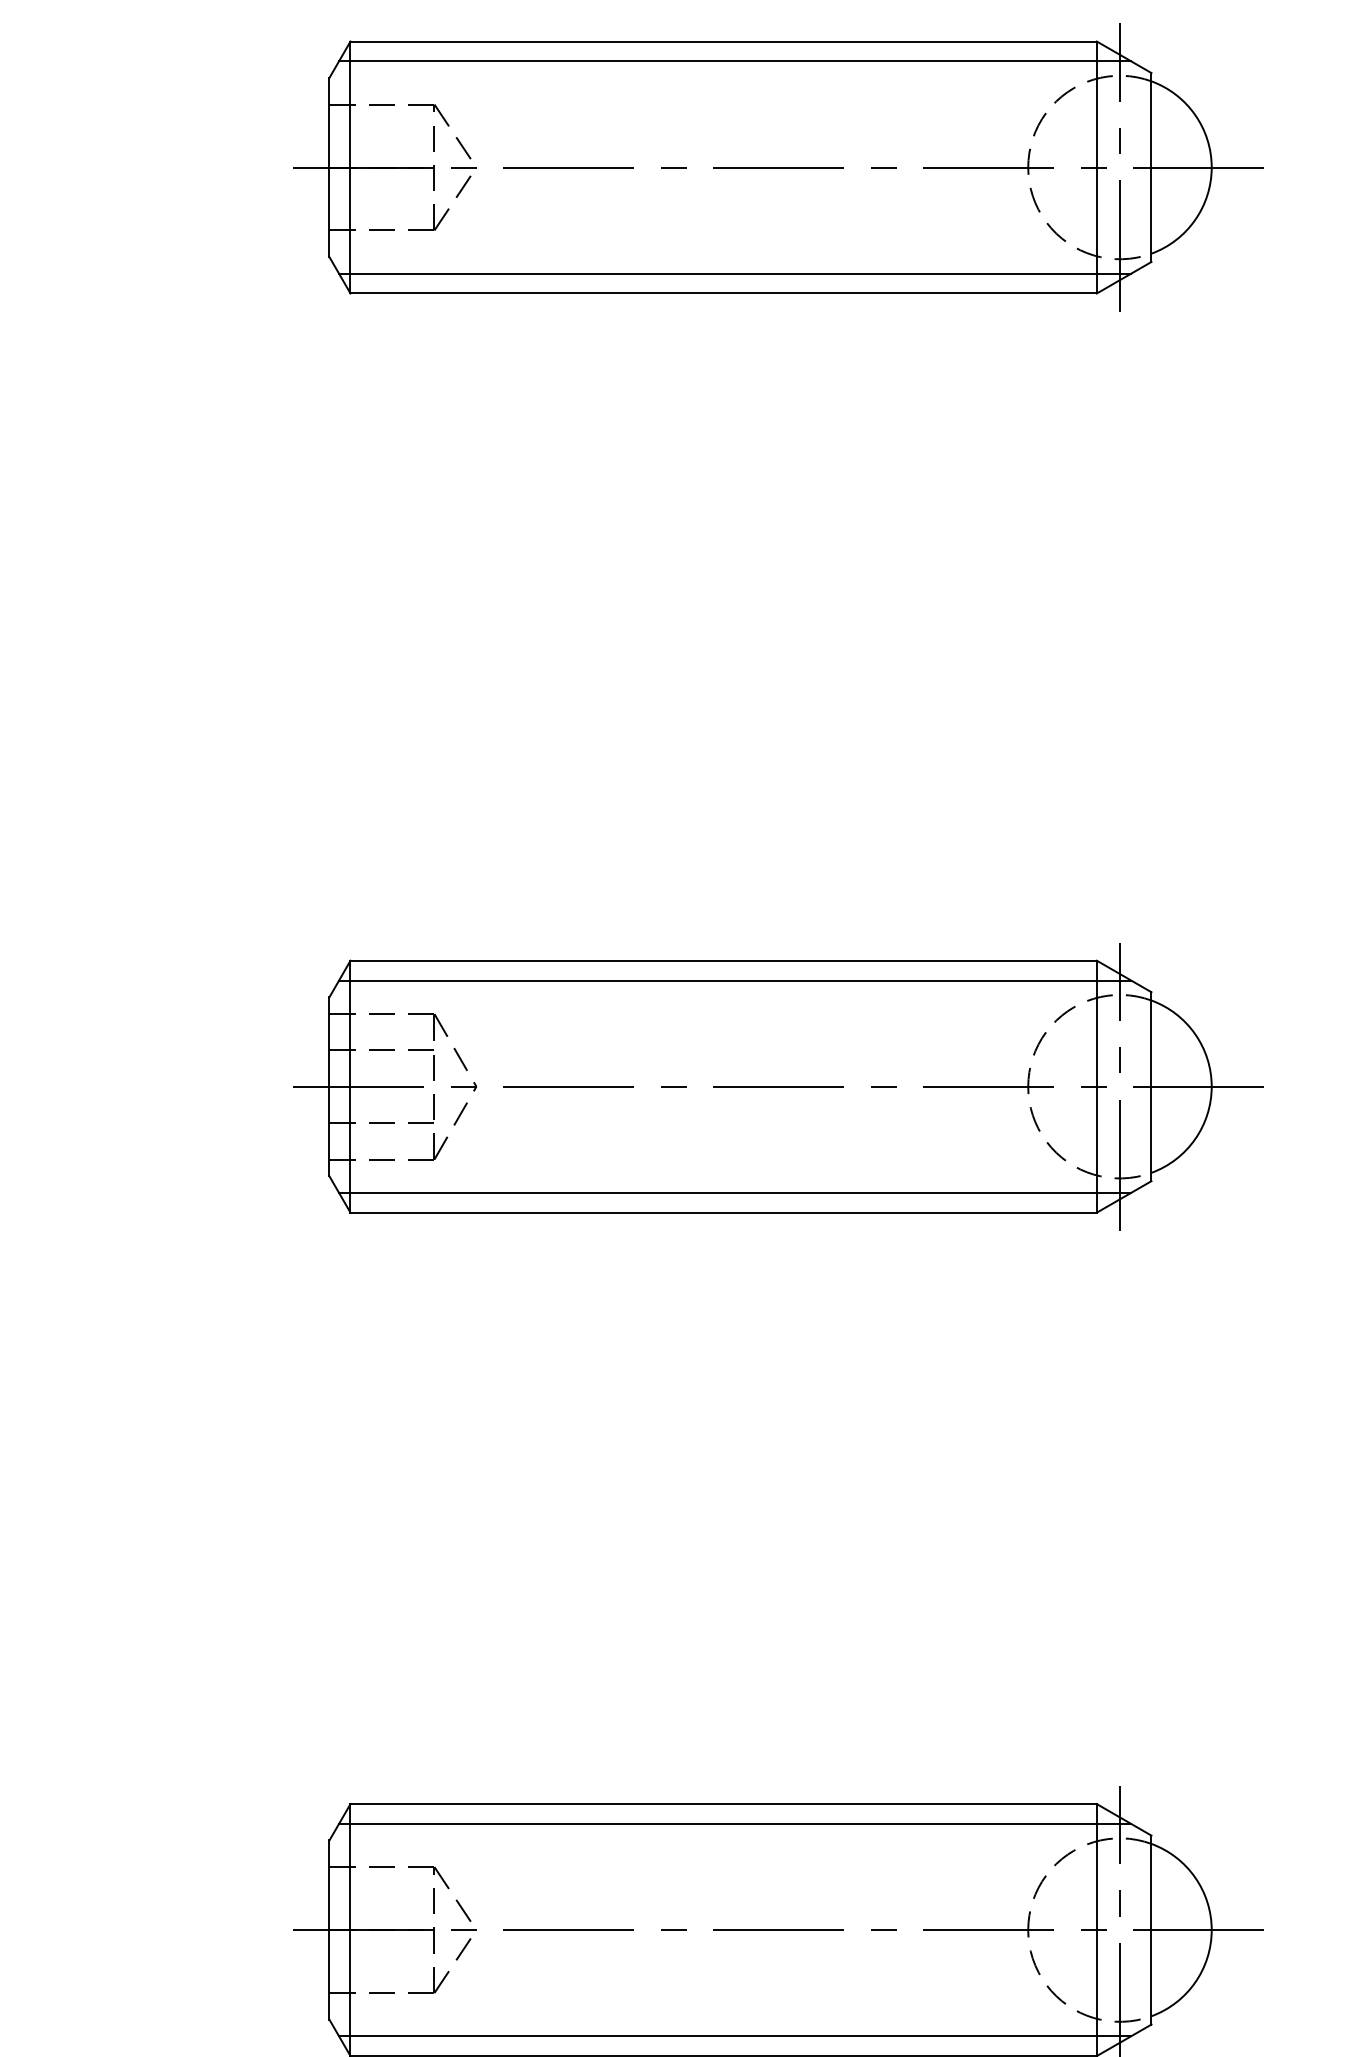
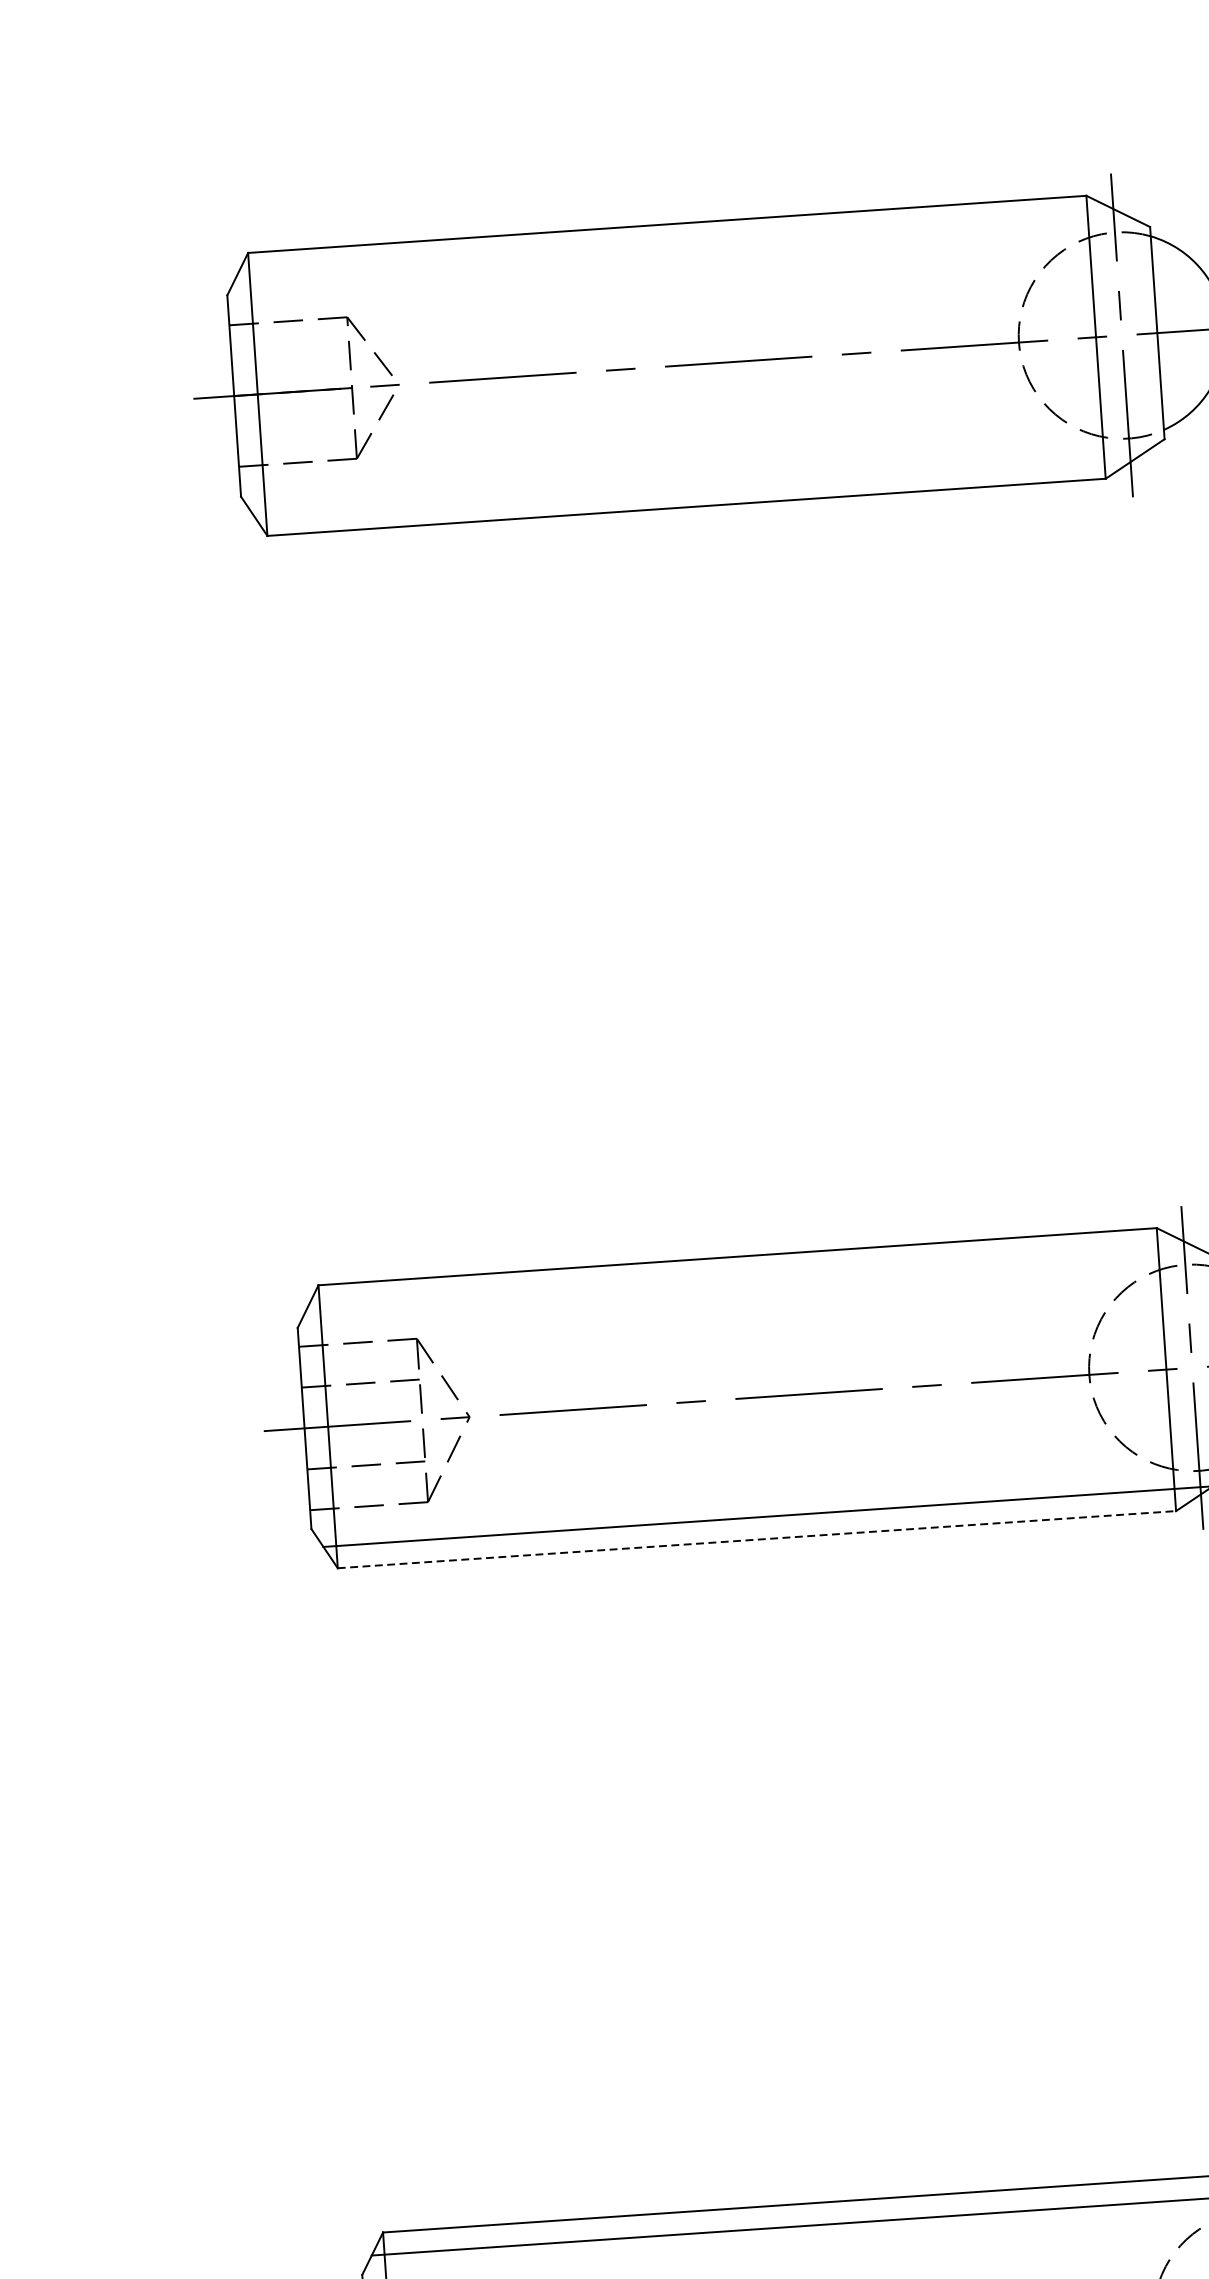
line: (734, 61) -> (680, 245), removed
line: (734, 273) -> (697, 484), removed
line: (734, 980) -> (751, 1278), removed
line: (724, 1212) -> (757, 1539), solid -> dashed

